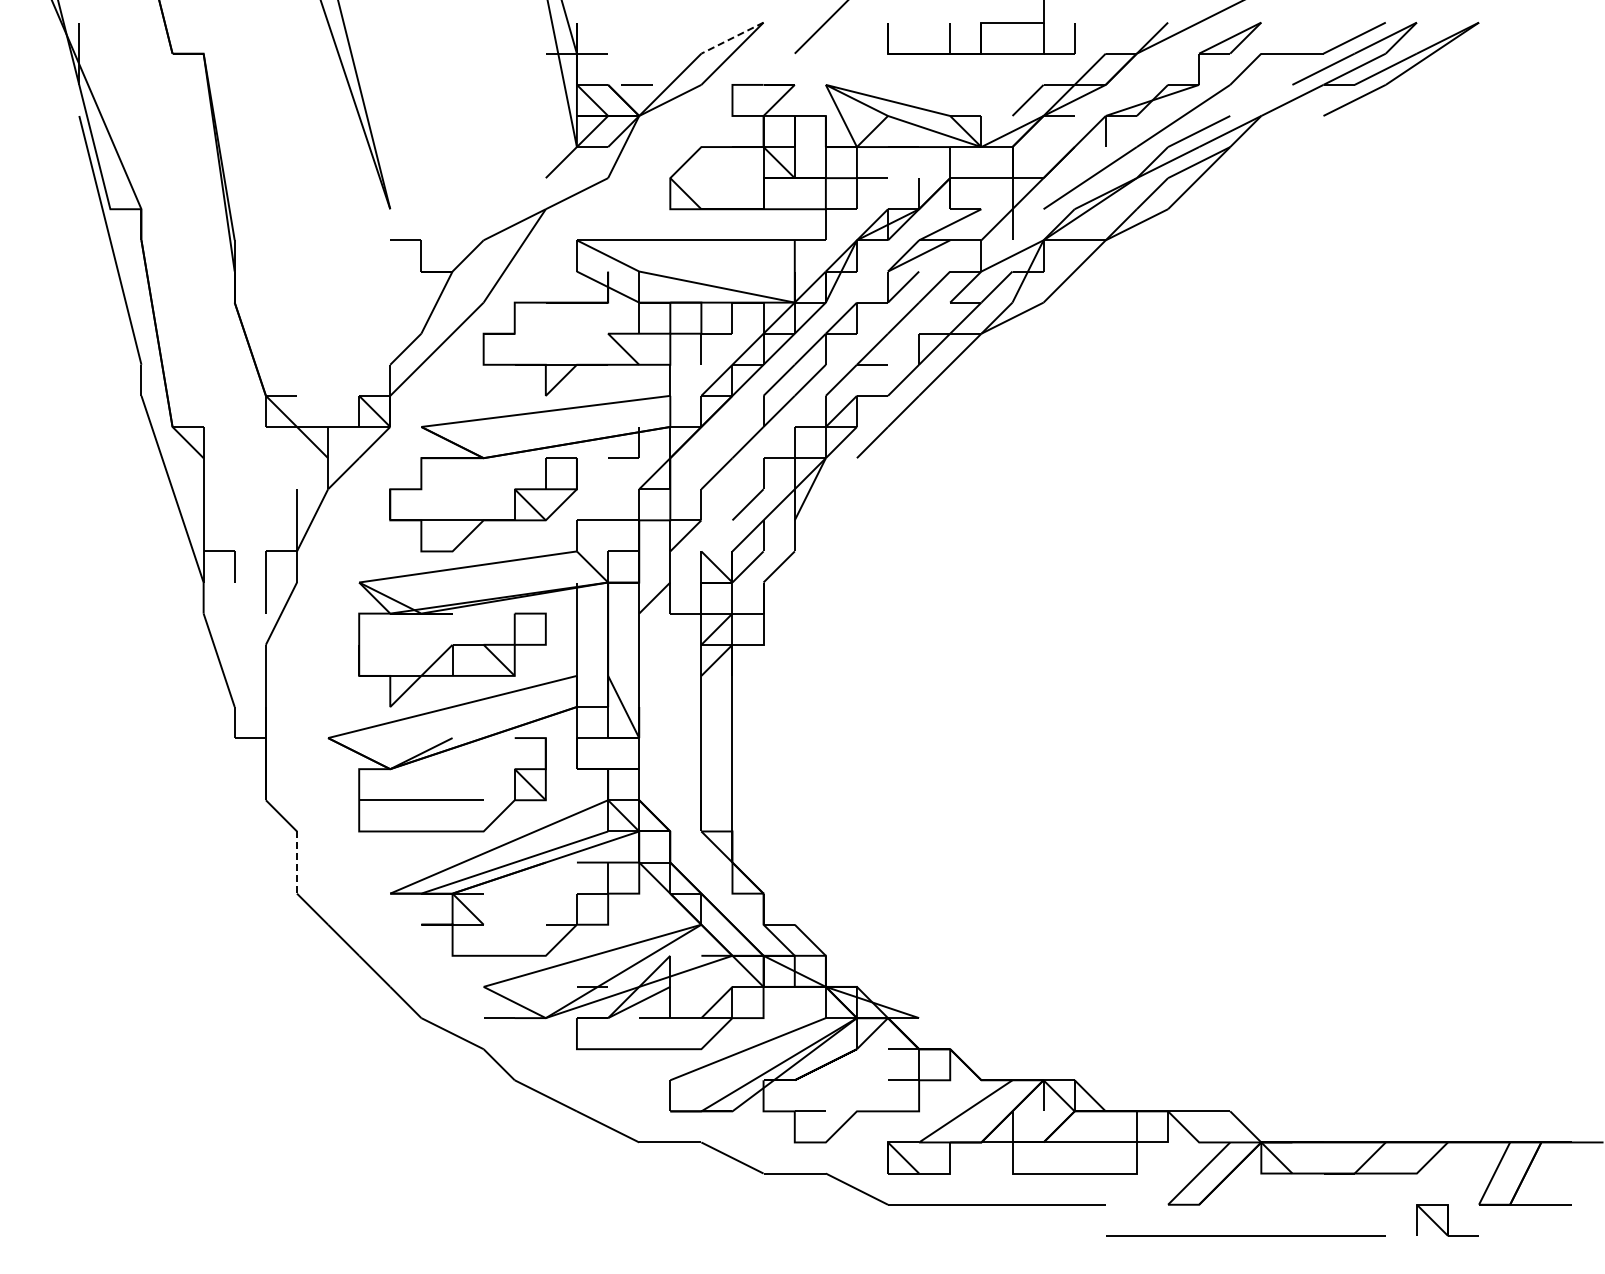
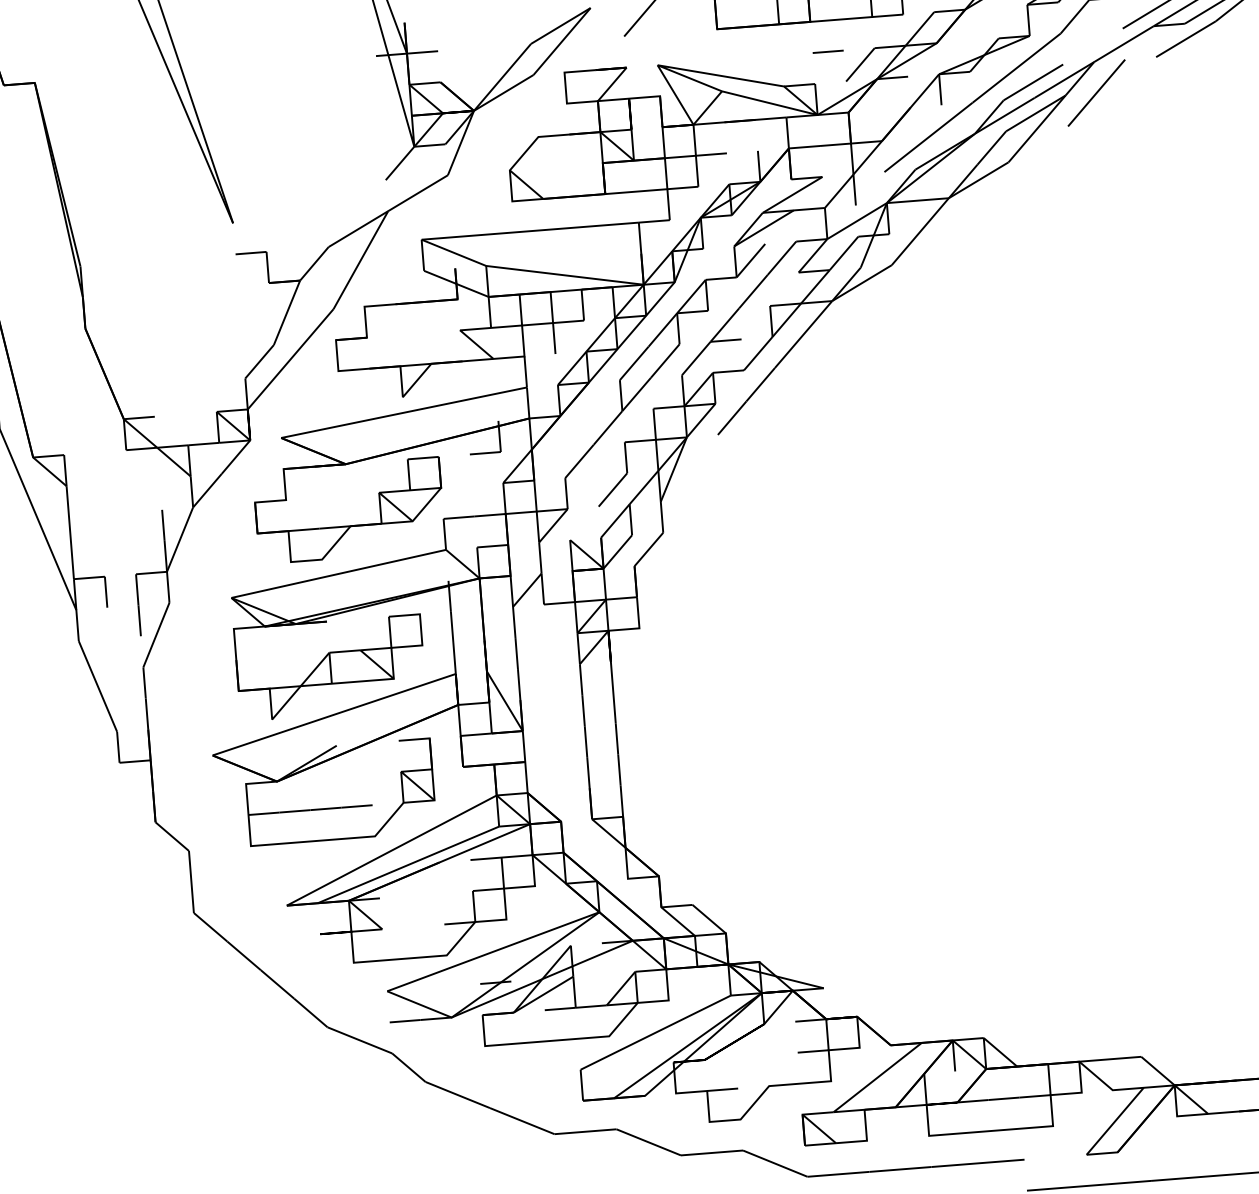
line: (732, 38) -> (560, 26), dashed -> solid
line: (636, 84) -> (827, 51), moved
line: (1260, 146) -> (1095, 92), added
line: (297, 863) -> (191, 882), dashed -> solid

